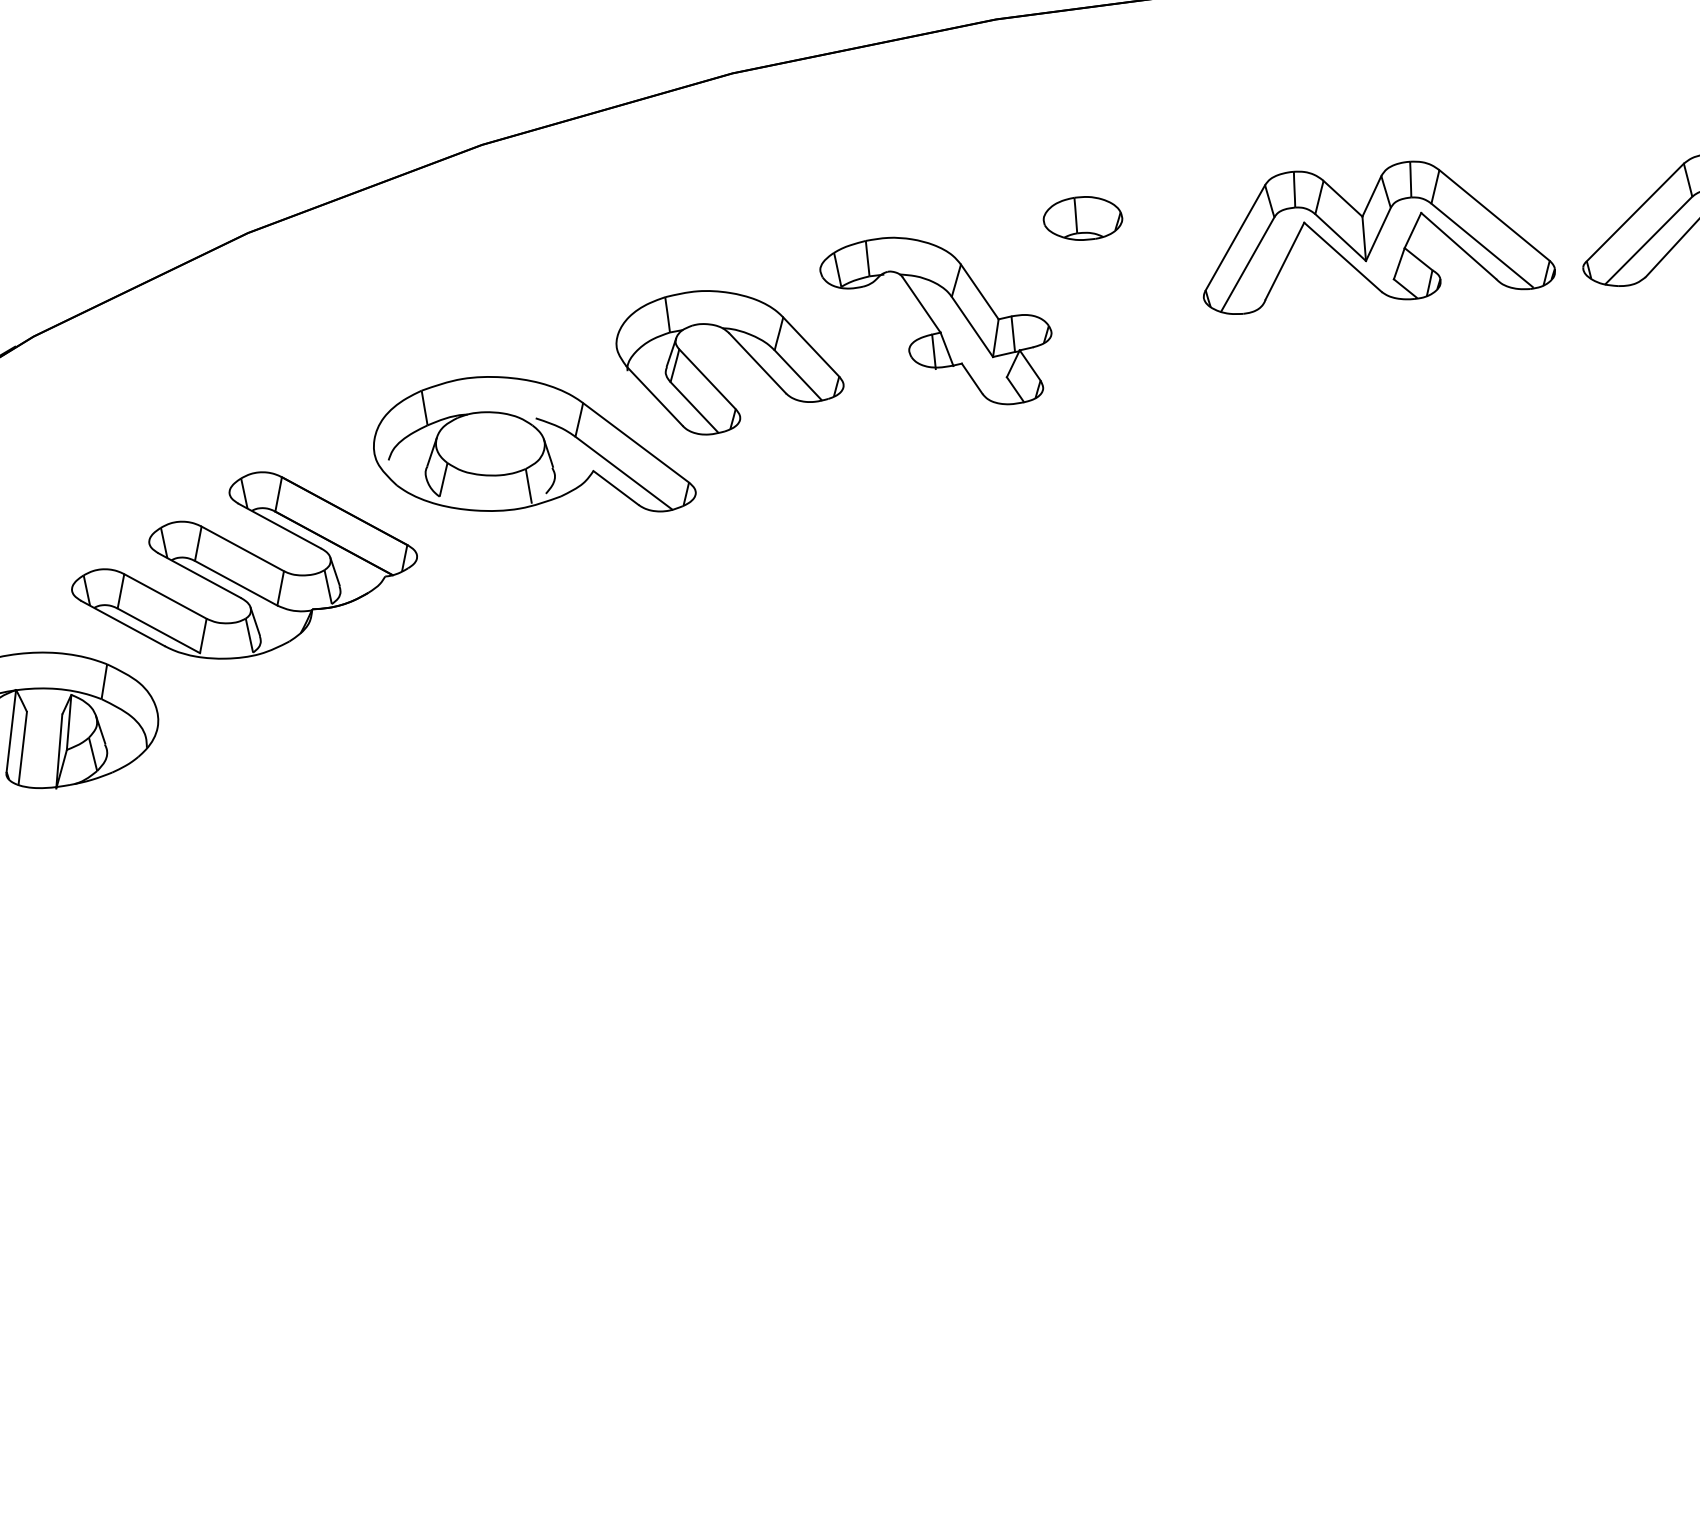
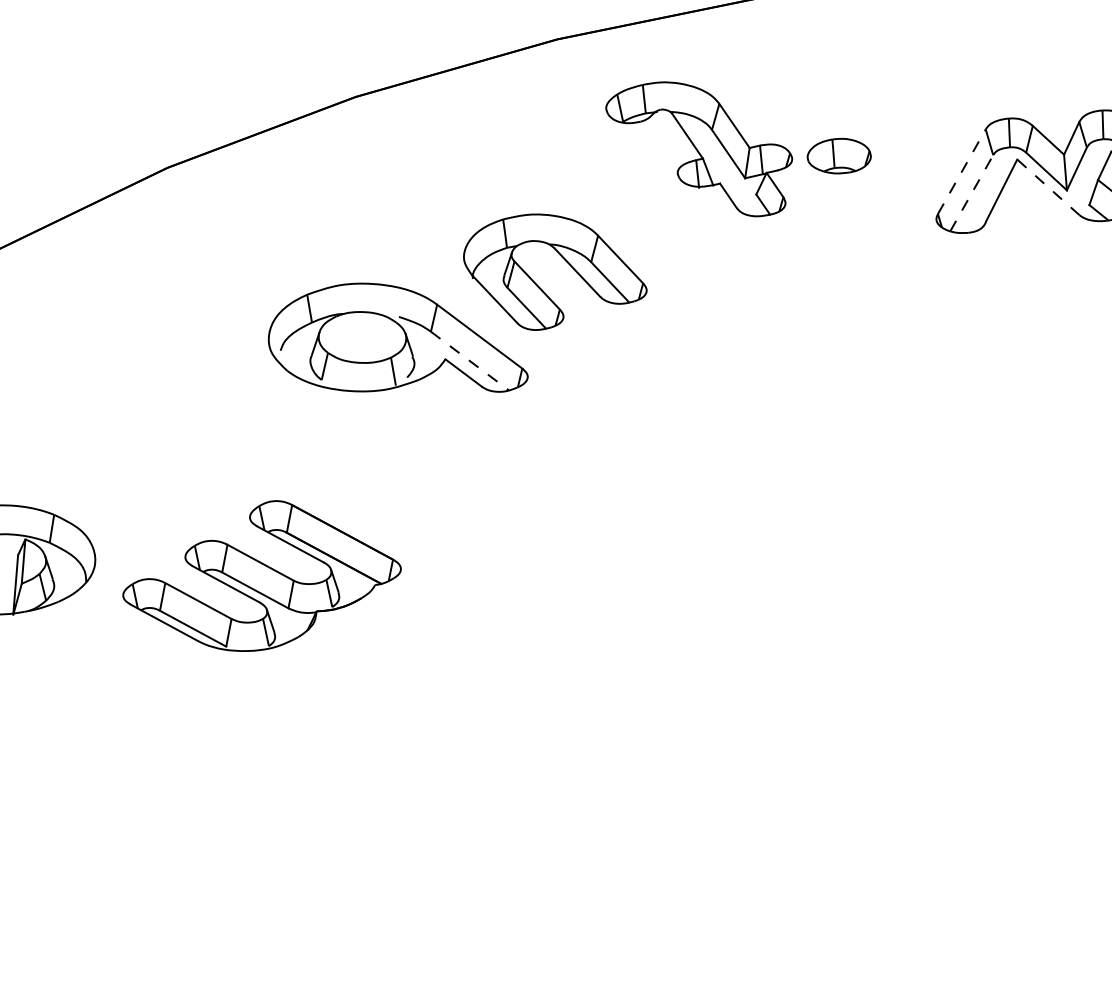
line: (1235, 237) -> (961, 171), solid -> dashed
line: (1343, 257) -> (1048, 187), solid -> dashed
line: (1248, 264) -> (972, 193), solid -> dashed
part: (935, 320) -> (698, 148), moved
line: (623, 473) -> (469, 361), solid -> dashed
part: (244, 565) -> (262, 576), moved

